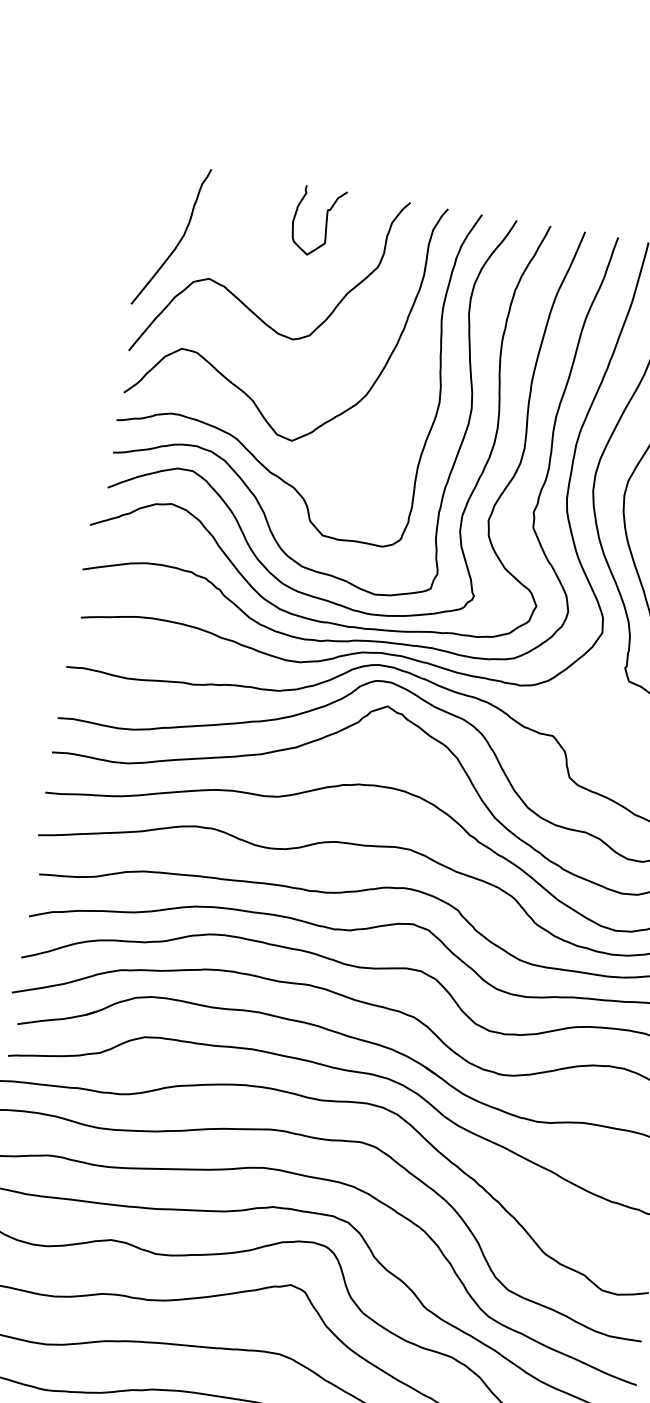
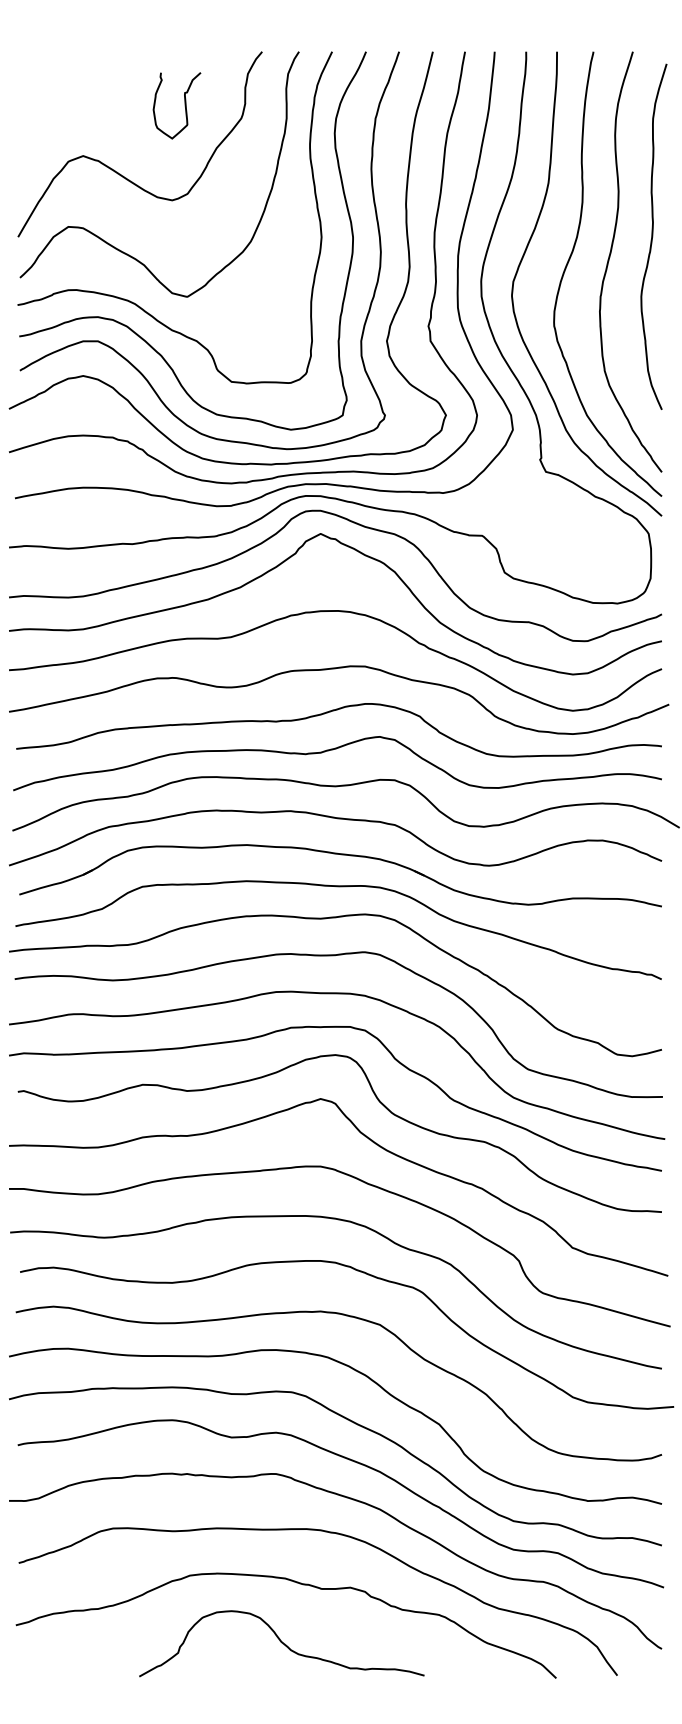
curve: (325, 222) -> (184, 105), moved
curve: (179, 240) -> (48, 124), removed

